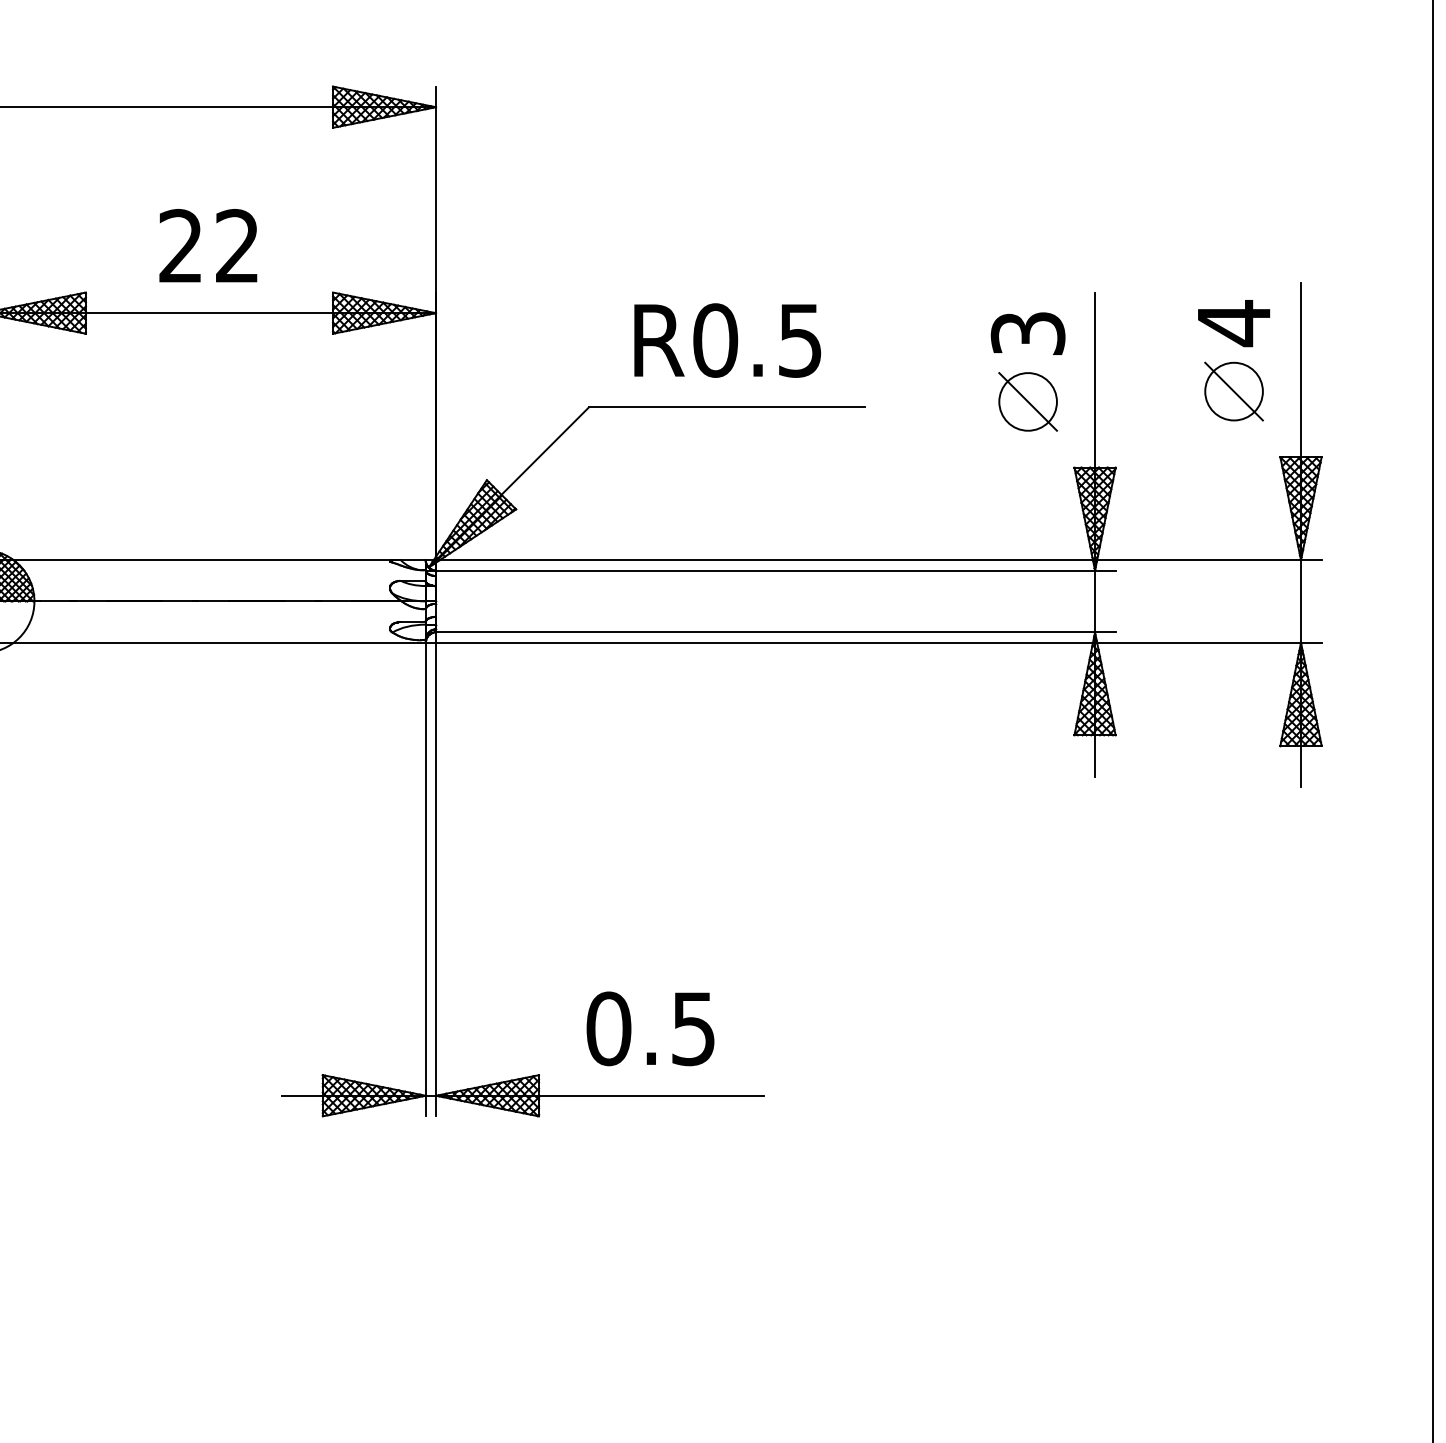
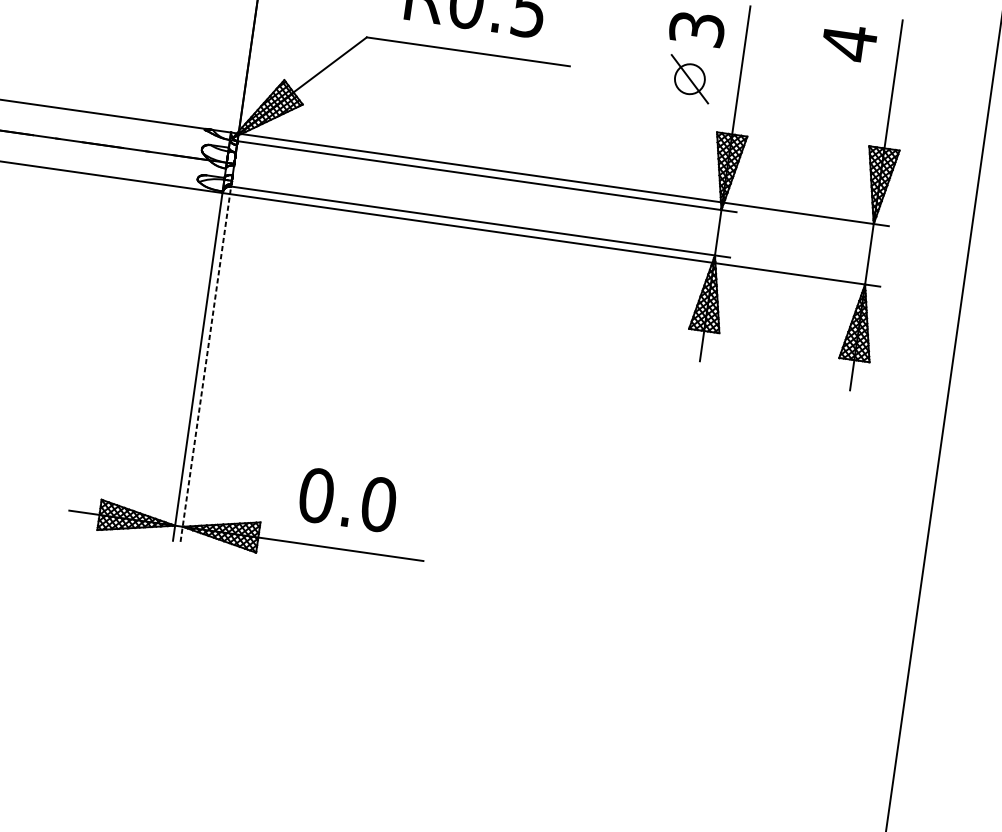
part: (1233, 391) -> (841, 93), removed
circle: (1027, 401) -> (689, 78), size x0.7
line: (436, 874) -> (206, 364), solid -> dashed
text: (693, 1028) -> (378, 504), 0.5 -> 0.0

